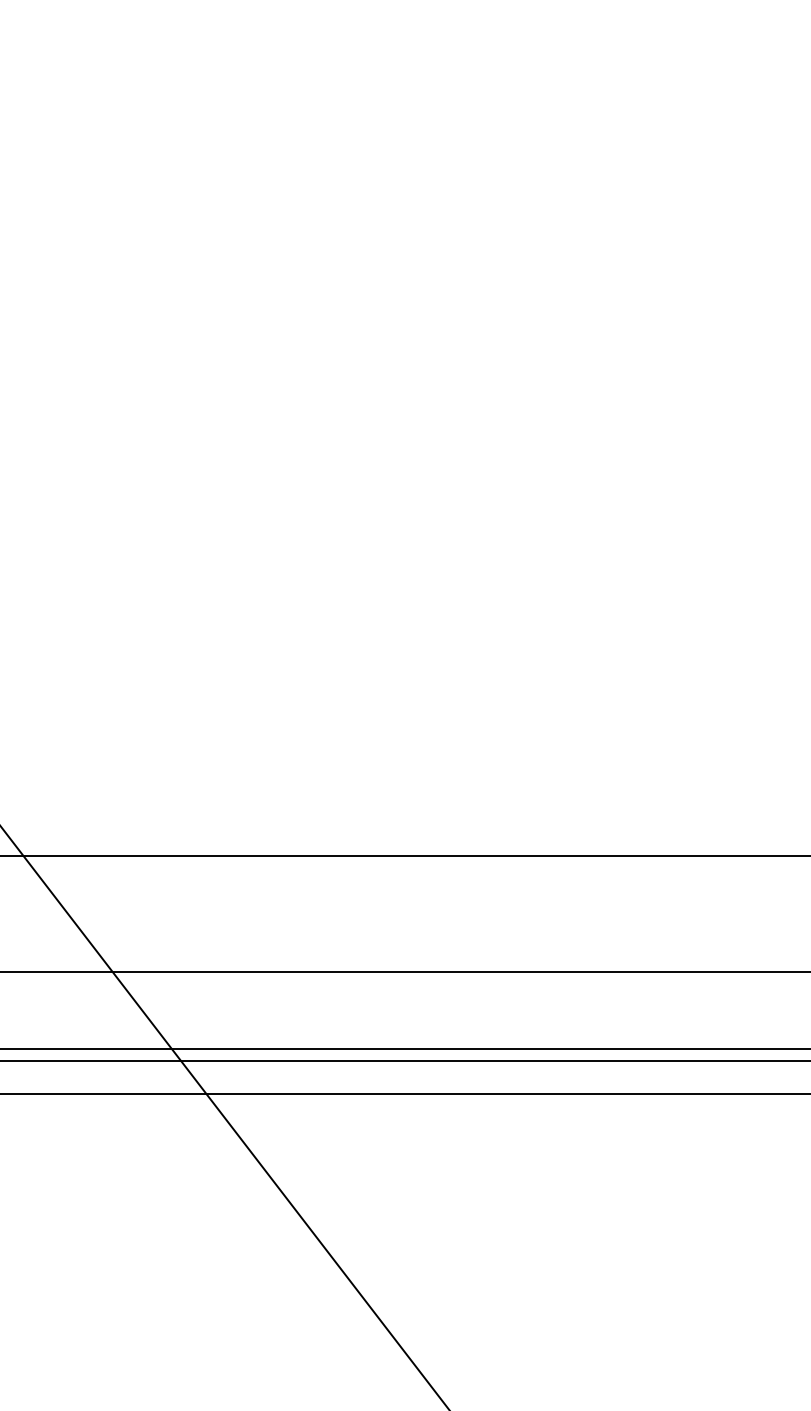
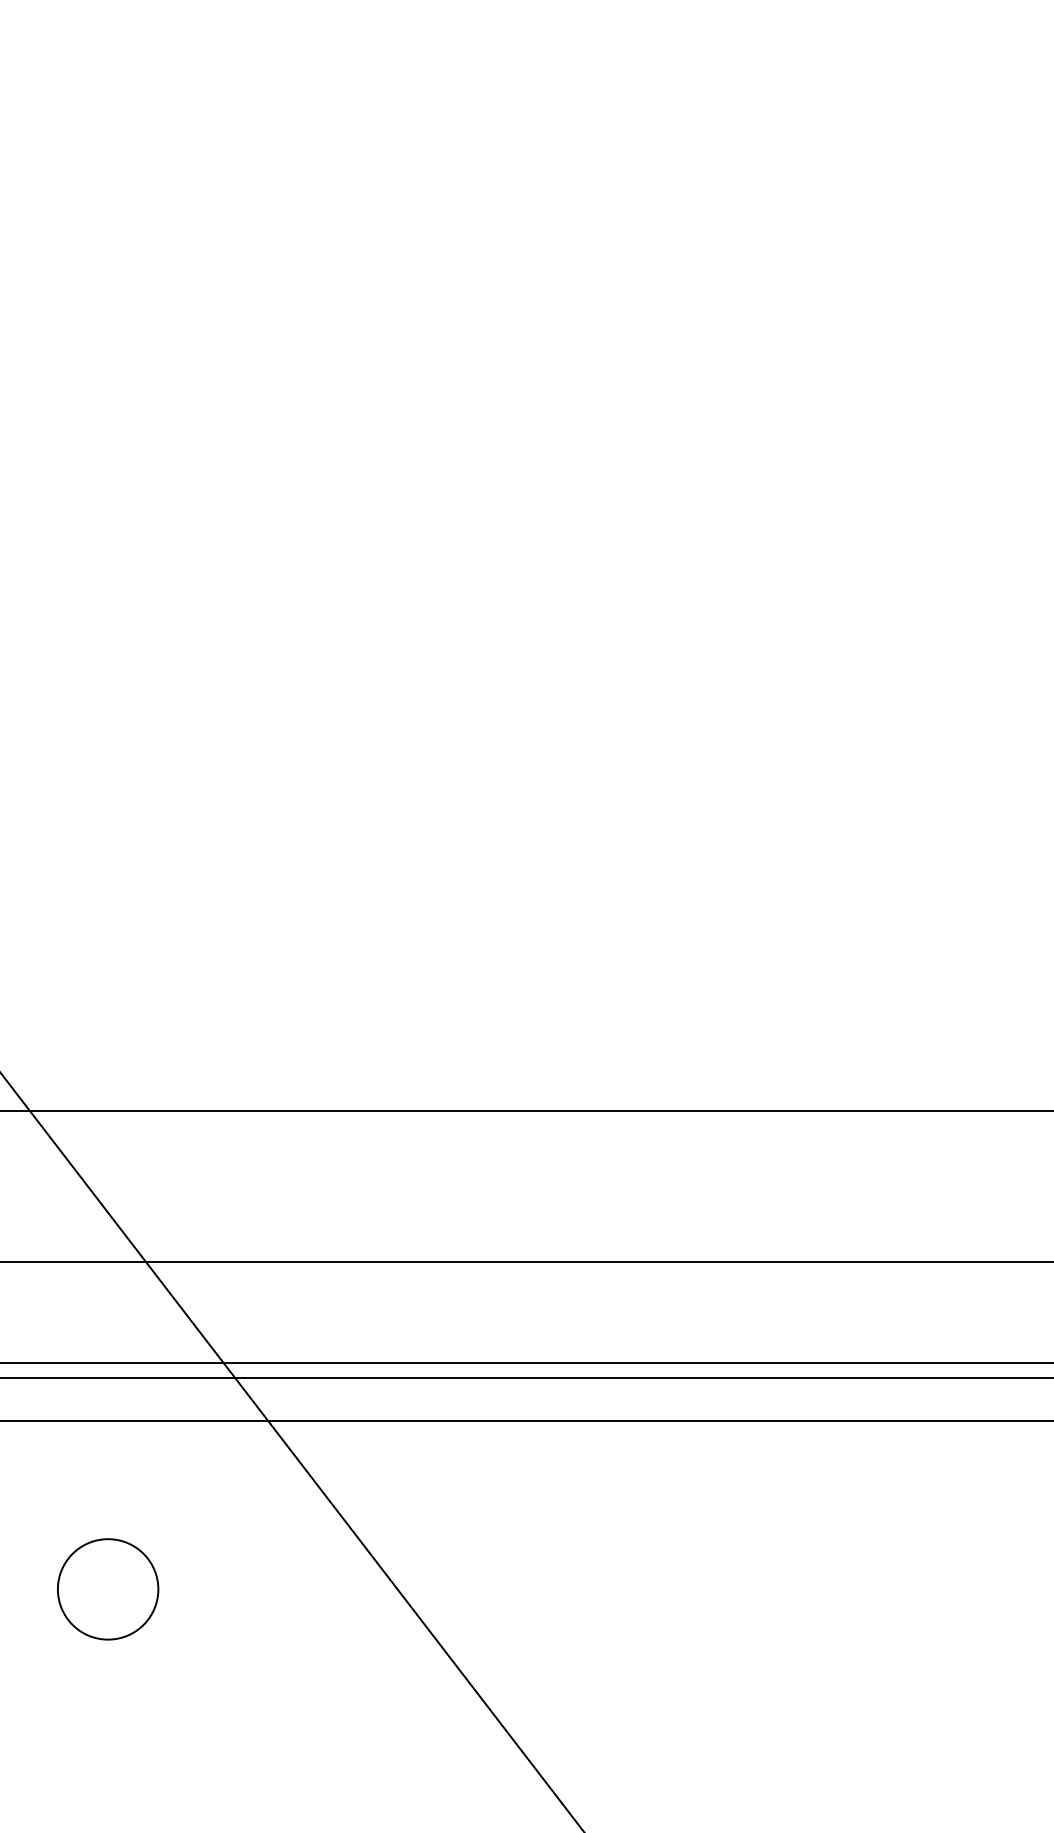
circle: (83, 1223) -> (108, 1589), added

